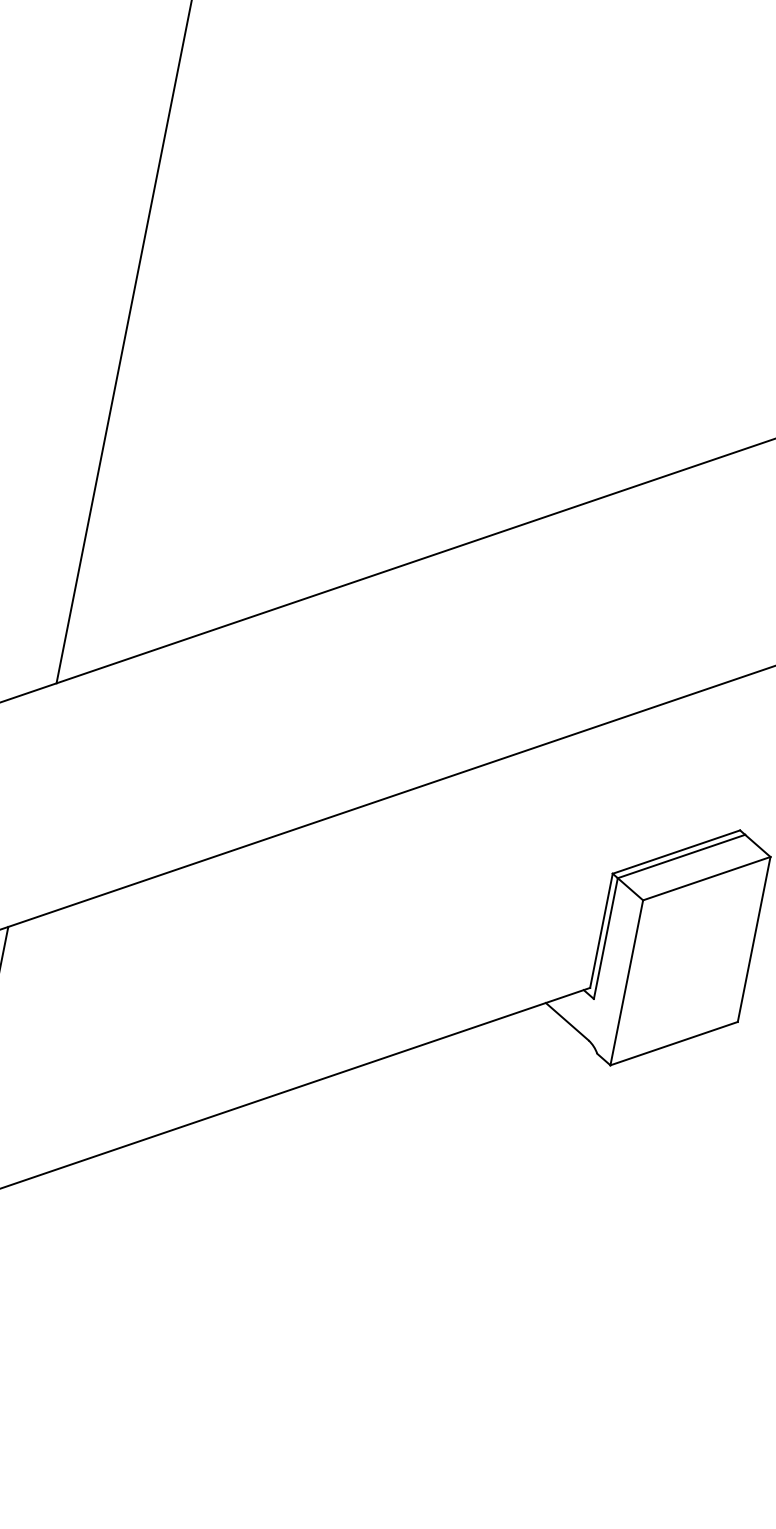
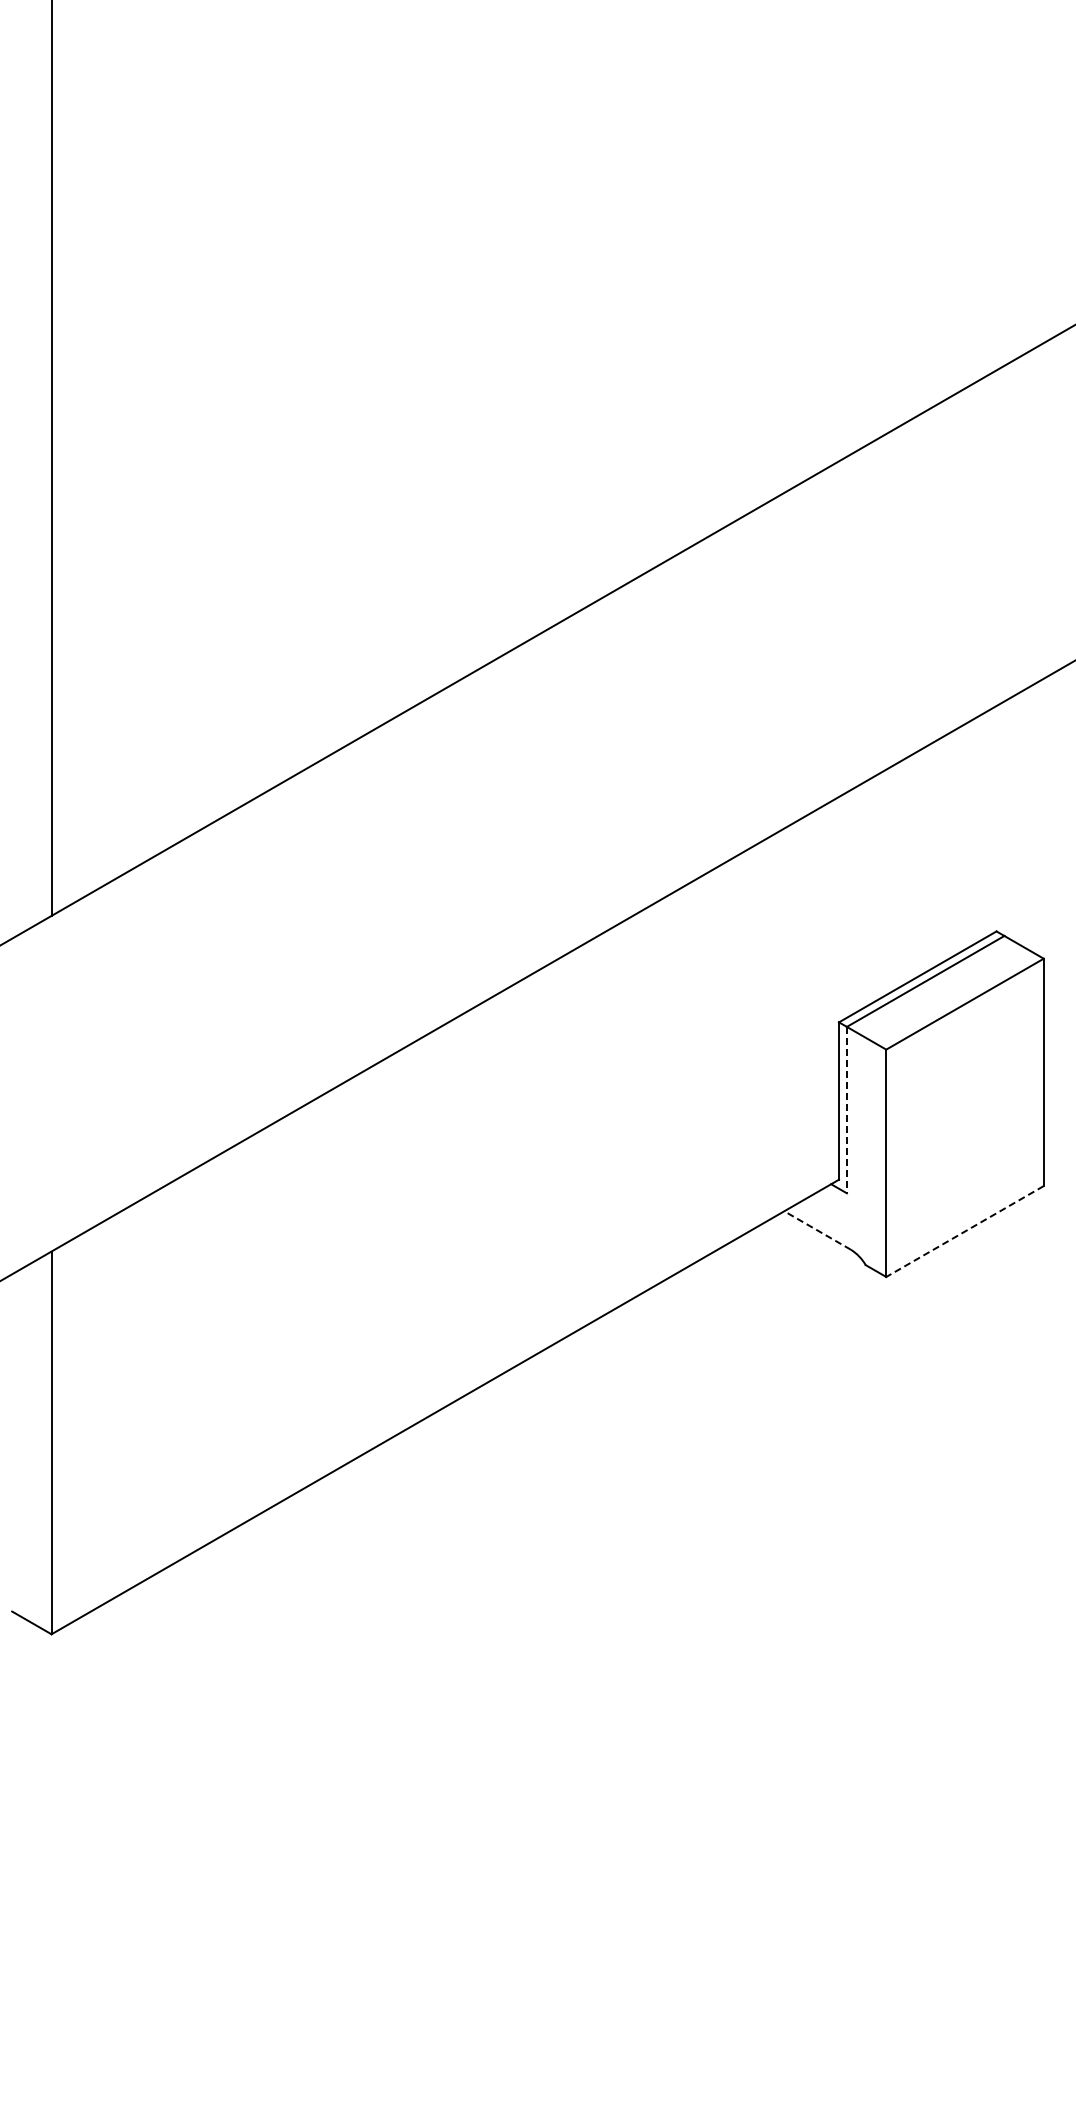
line: (605, 938) -> (846, 1110), solid -> dashed
line: (567, 1021) -> (817, 1230), solid -> dashed
line: (674, 1043) -> (965, 1231), solid -> dashed

